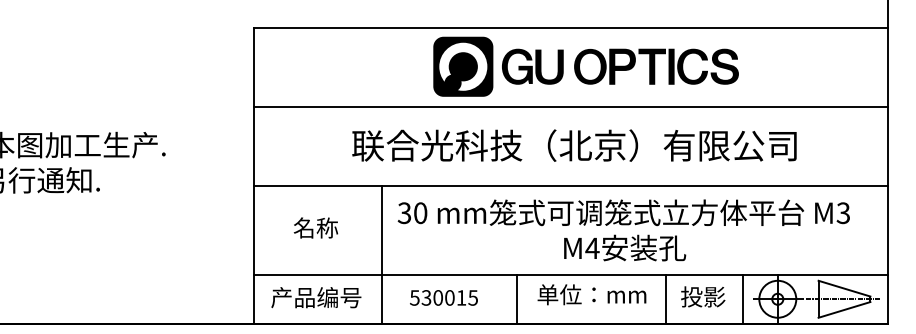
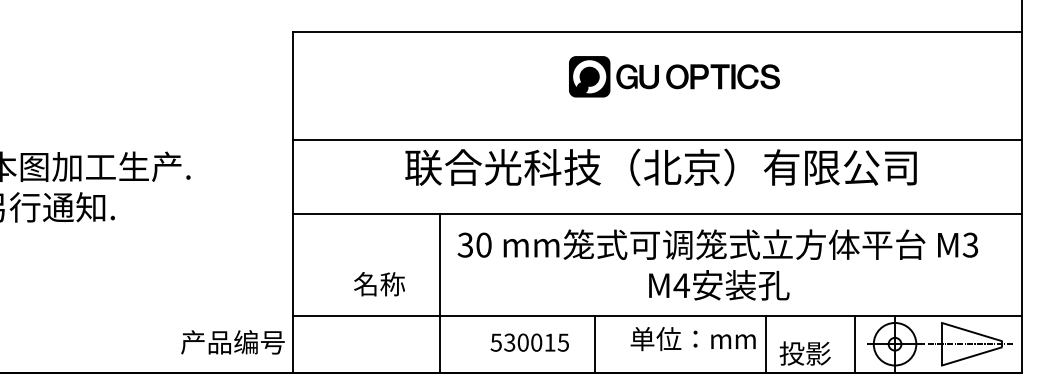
part: (586, 66) -> (674, 76), size x0.6
line: (571, 106) -> (657, 139), moved
text: (315, 228) -> (379, 284), moved
text: (591, 295) -> (692, 339), moved
text: (702, 296) -> (804, 353), moved
text: (315, 297) -> (232, 342), moved
text: (443, 297) -> (529, 342), moved

